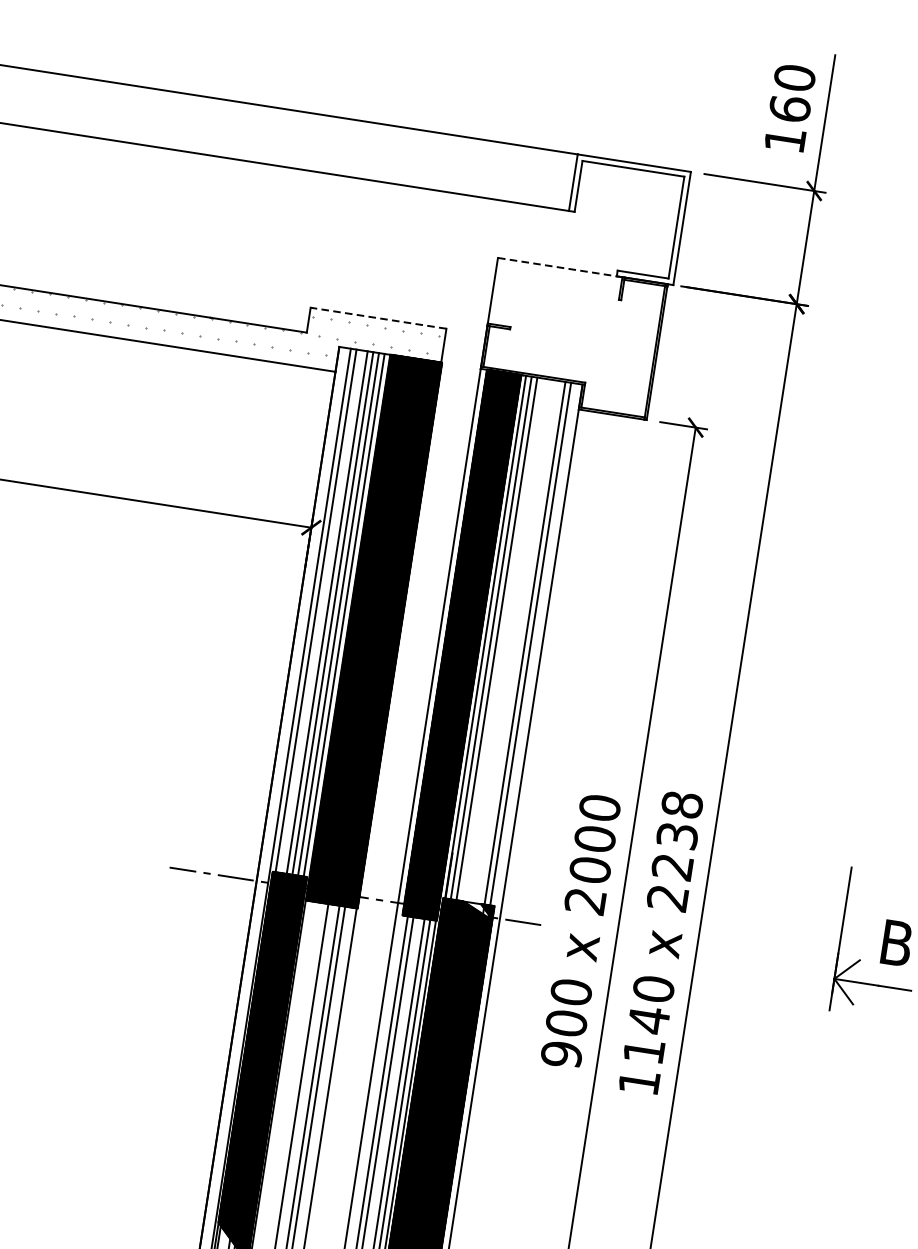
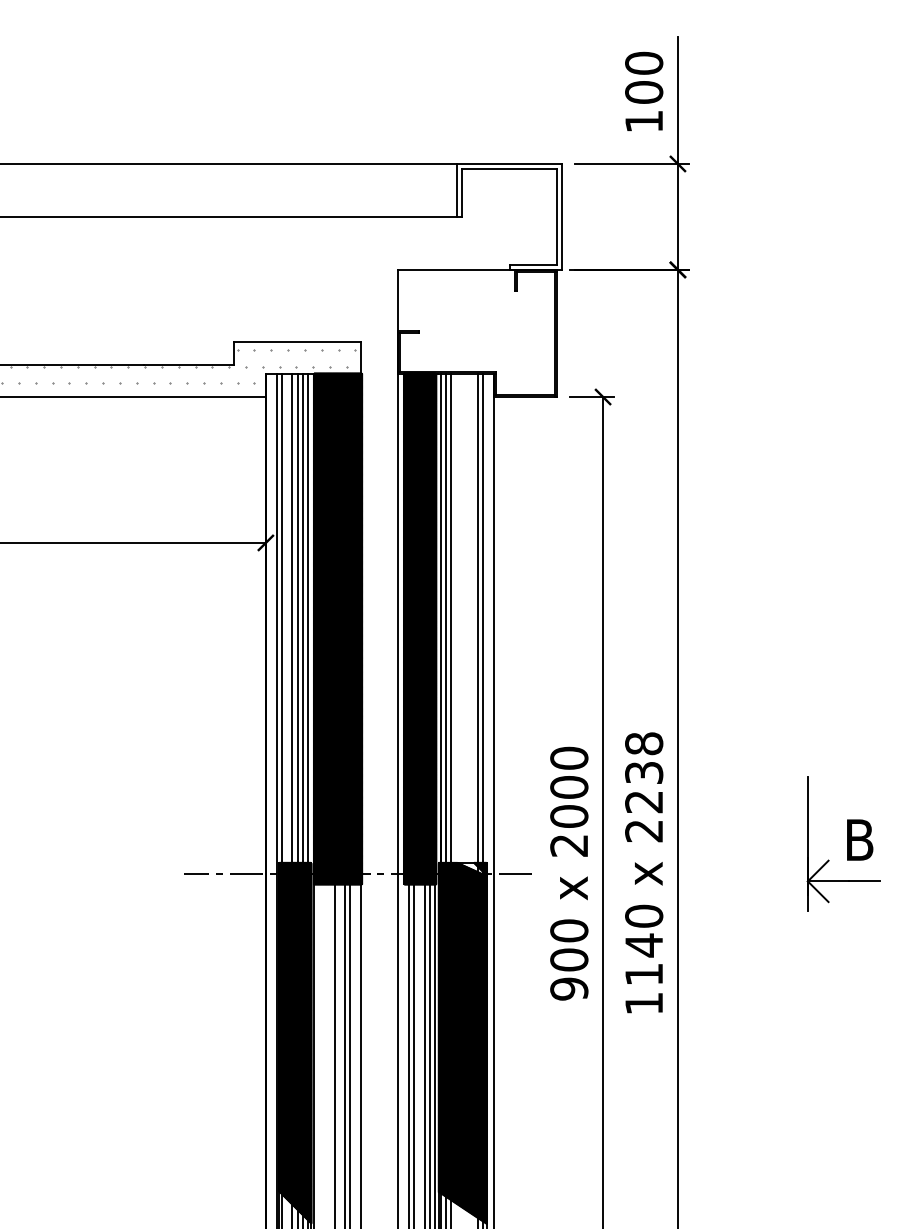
text: (790, 108) -> (644, 91), 160 -> 100
line: (561, 267) -> (457, 269), dashed -> solid
line: (378, 317) -> (297, 341), dashed -> solid

